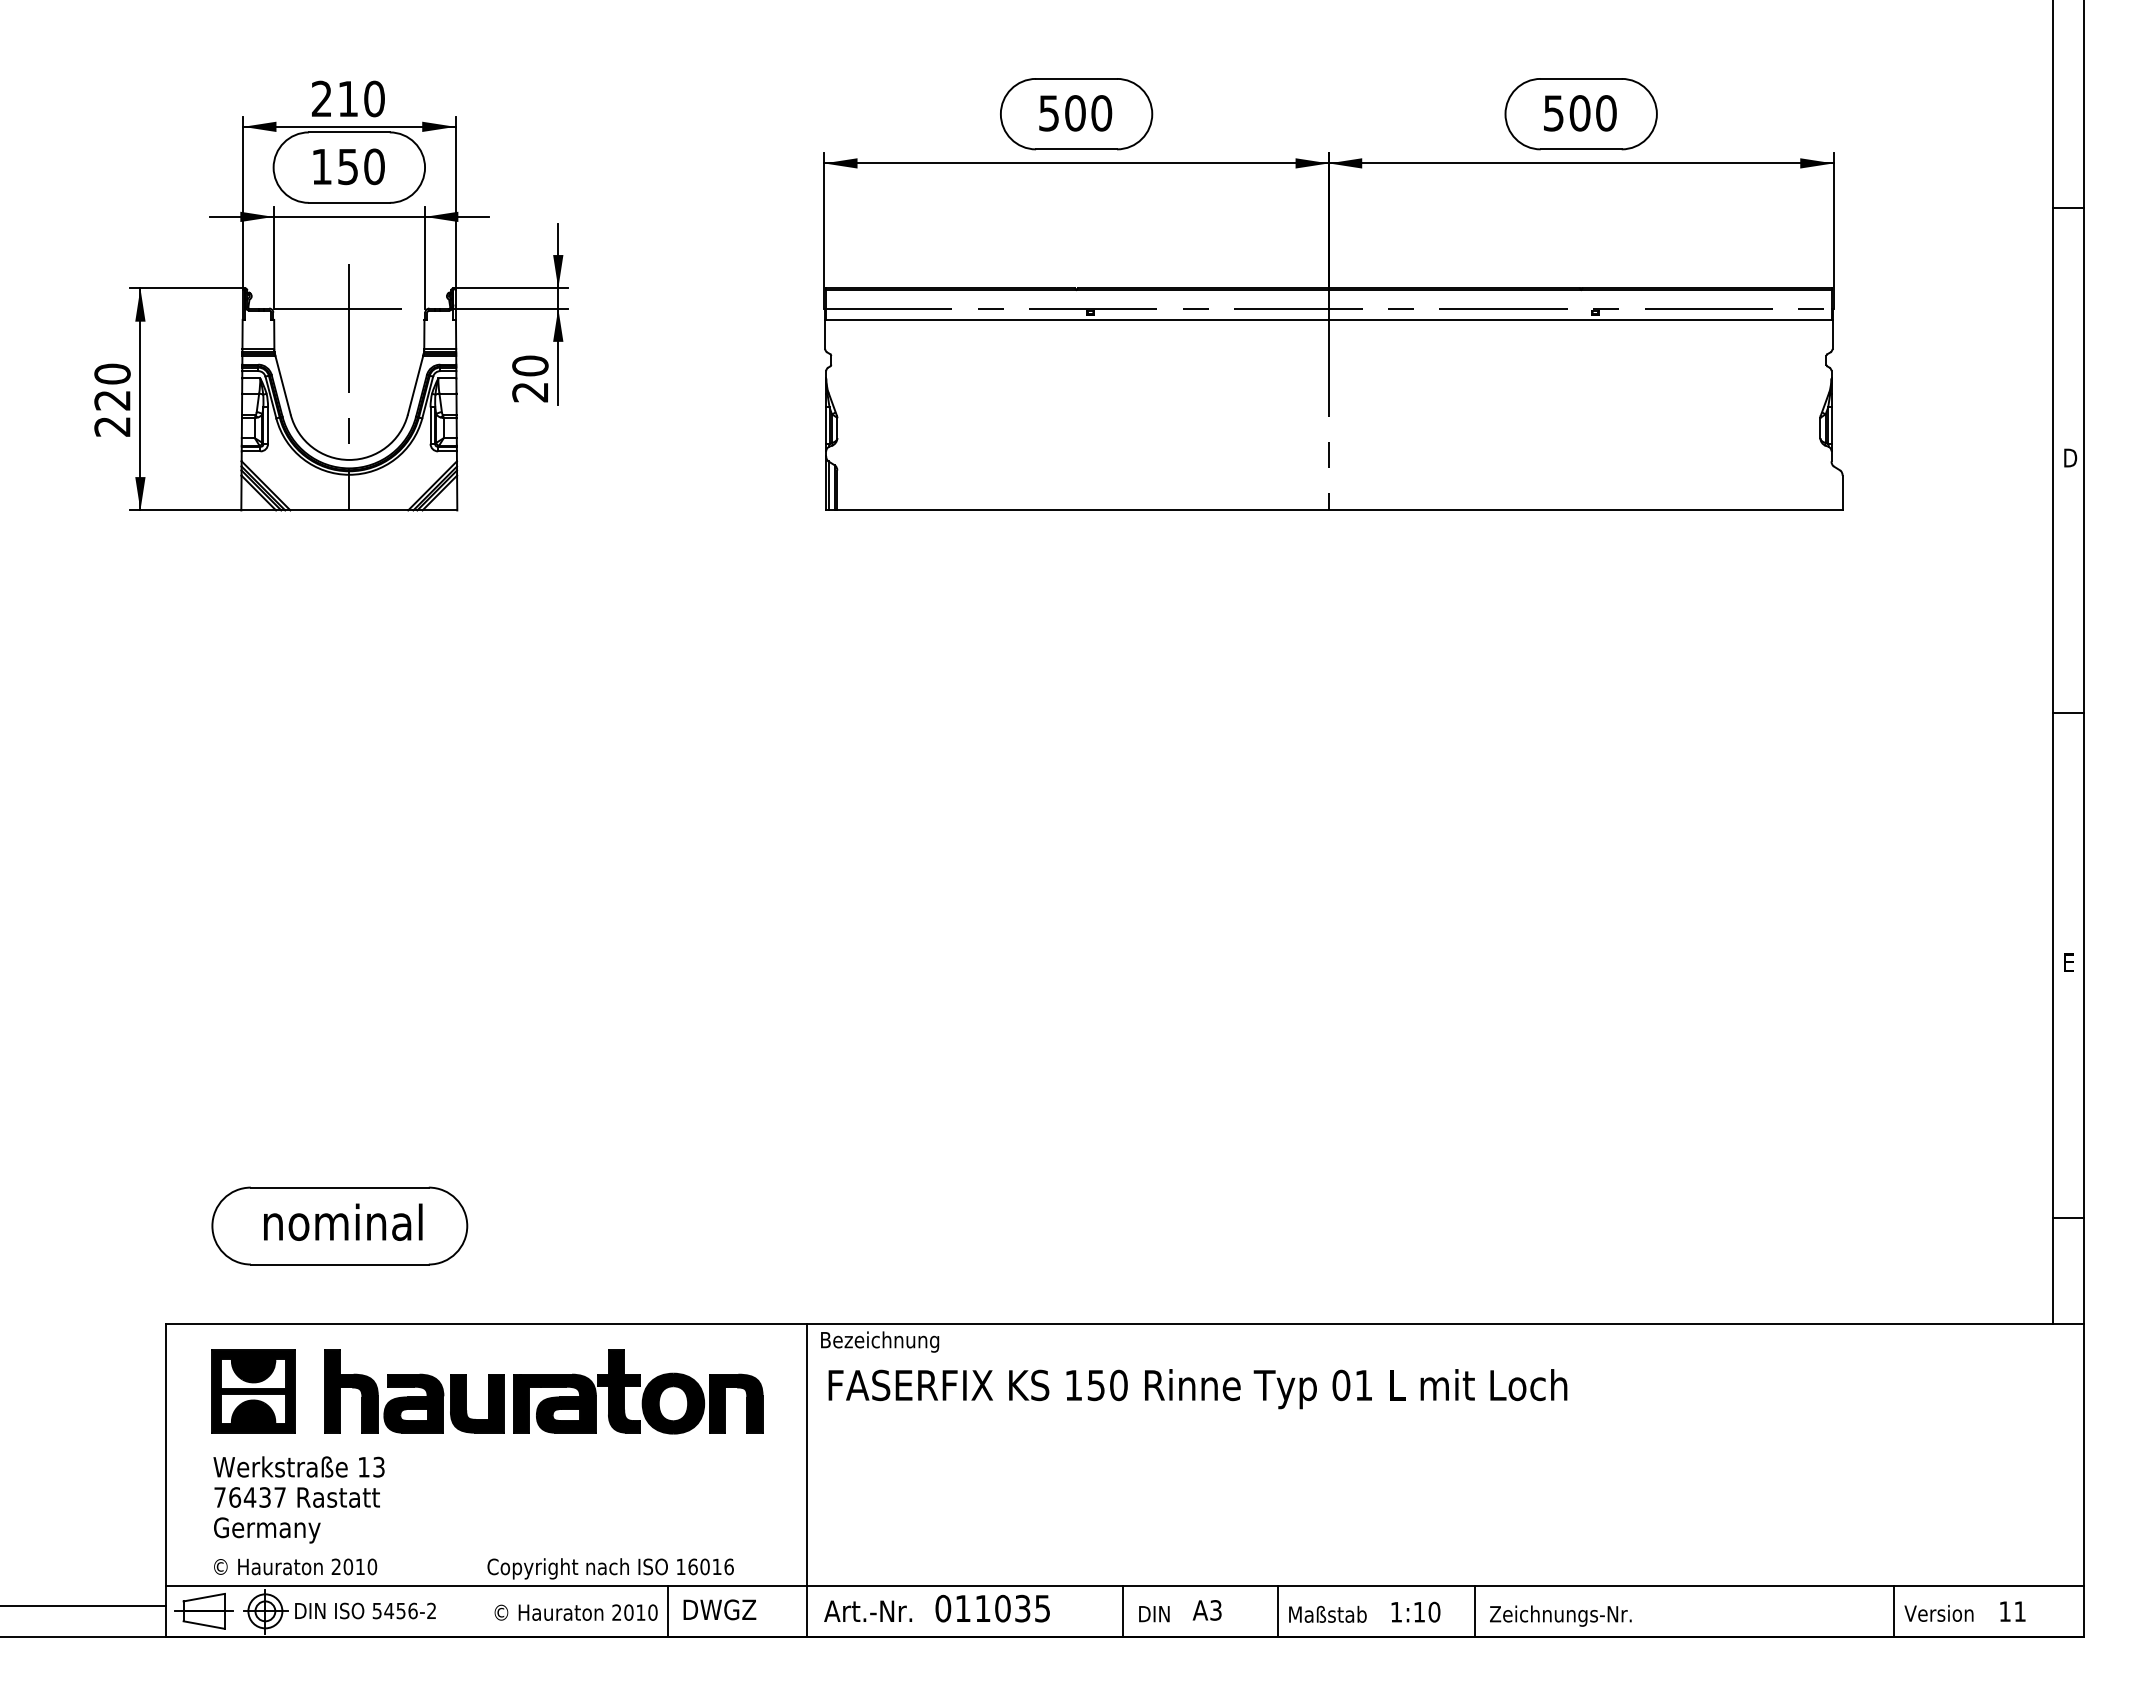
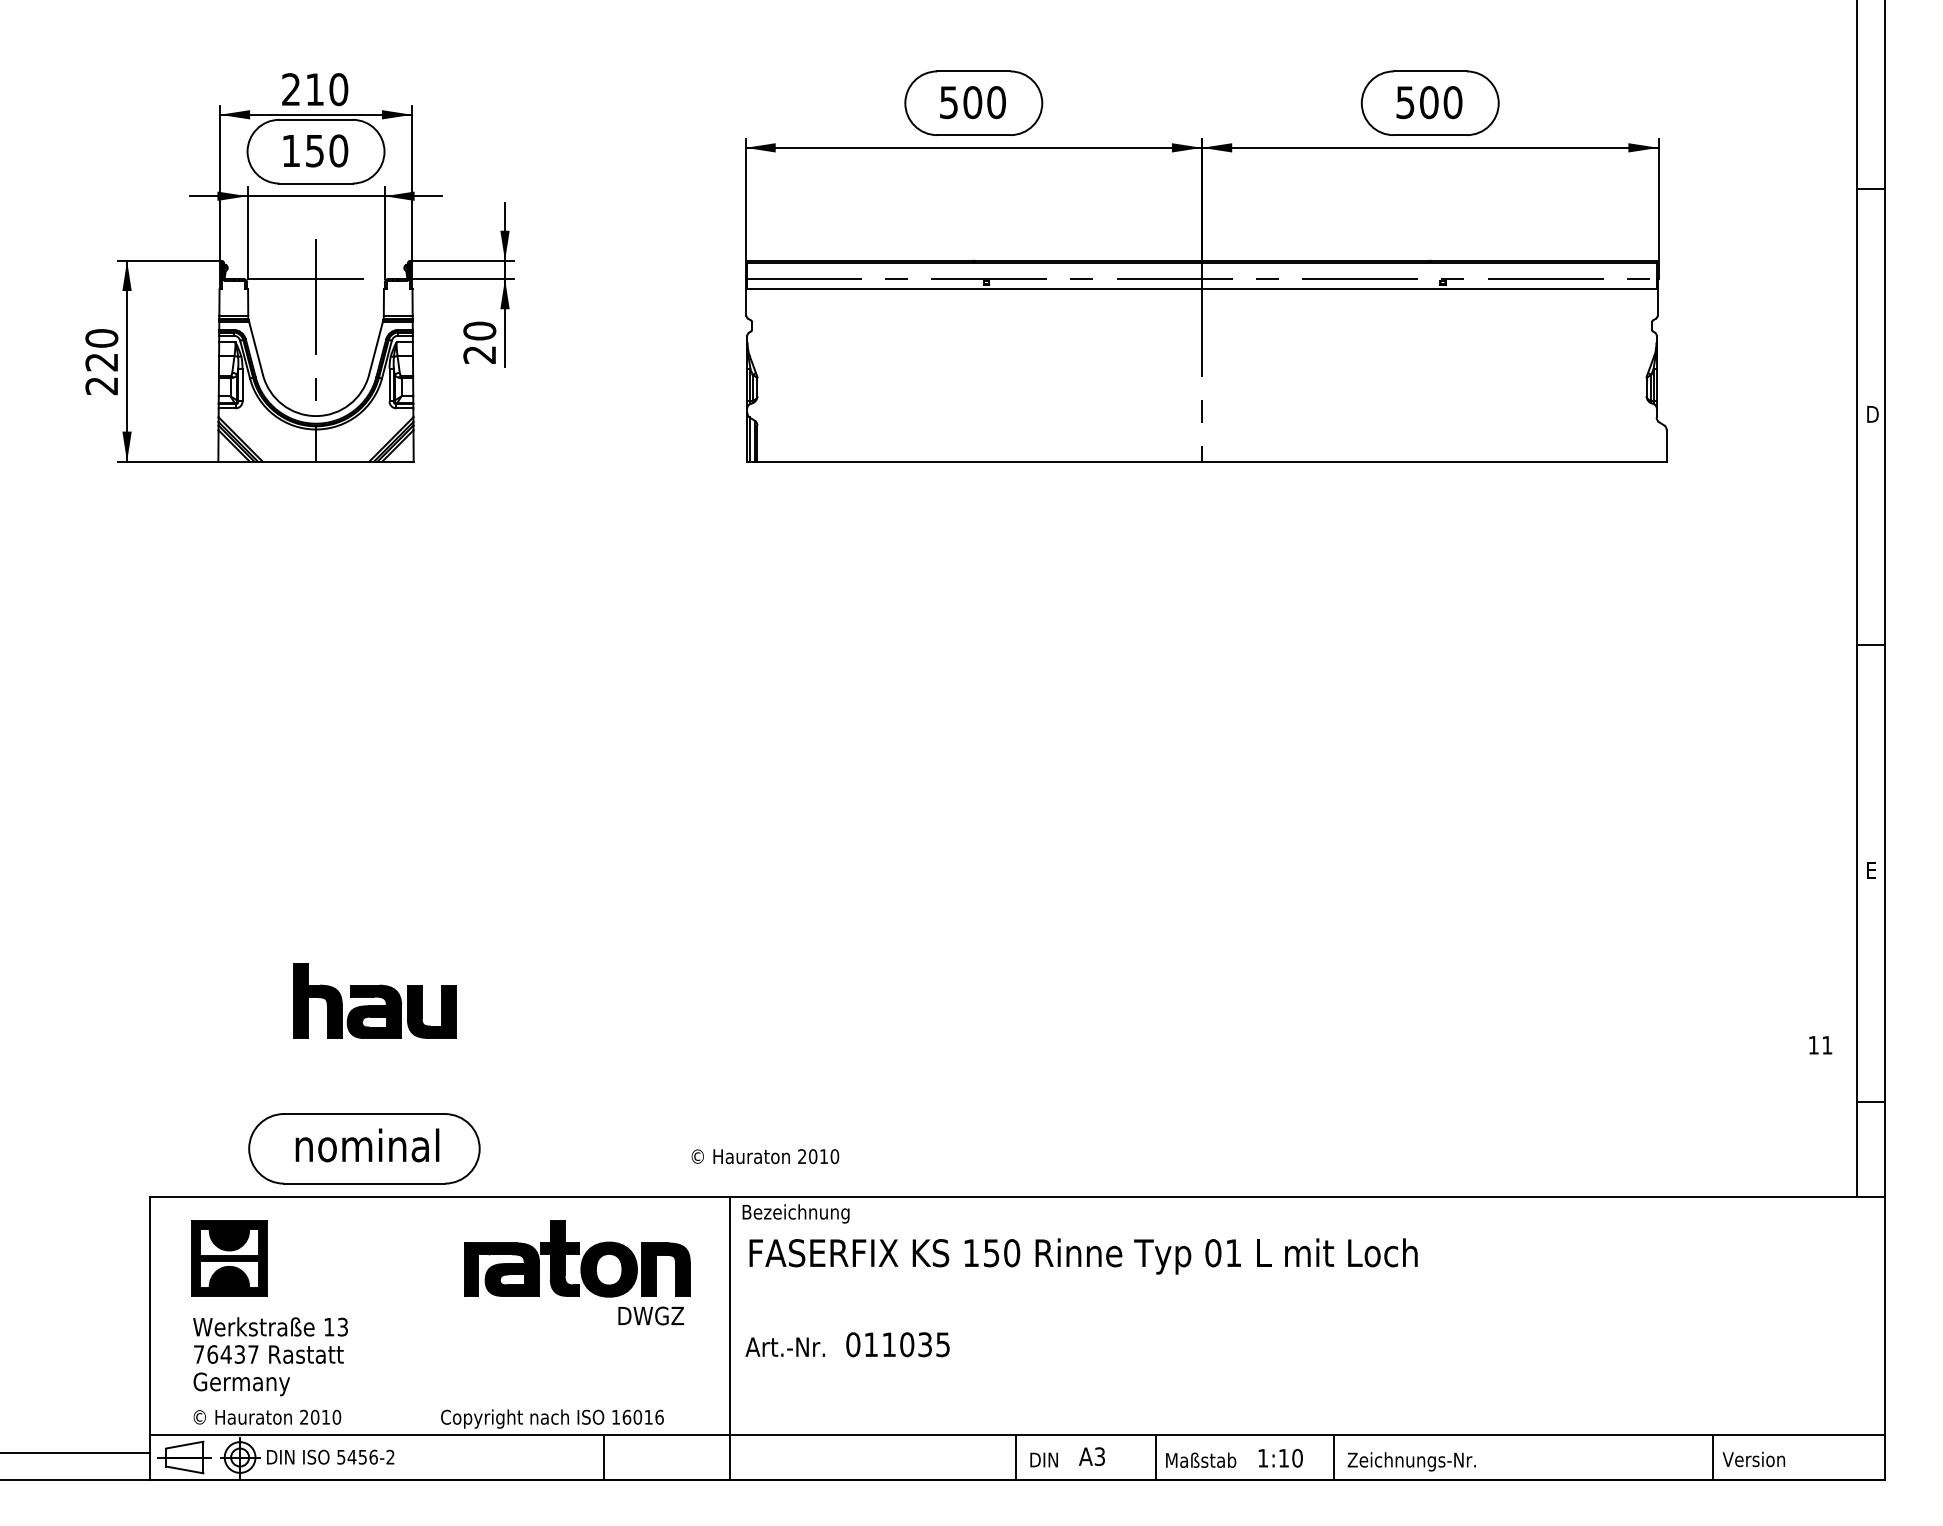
part: (339, 1225) -> (364, 1148), moved
part: (414, 1391) -> (374, 1000), moved
text: (936, 1608) -> (847, 1344), moved
text: (719, 1609) -> (650, 1315), moved
text: (2012, 1611) -> (1820, 1045), moved
text: (575, 1612) -> (764, 1156), moved

